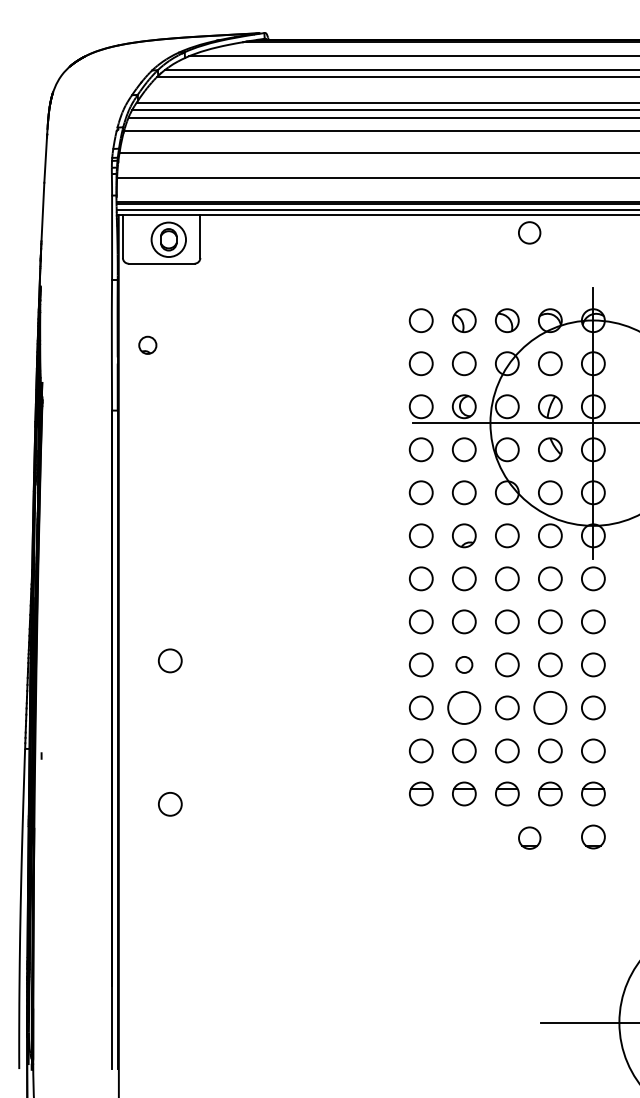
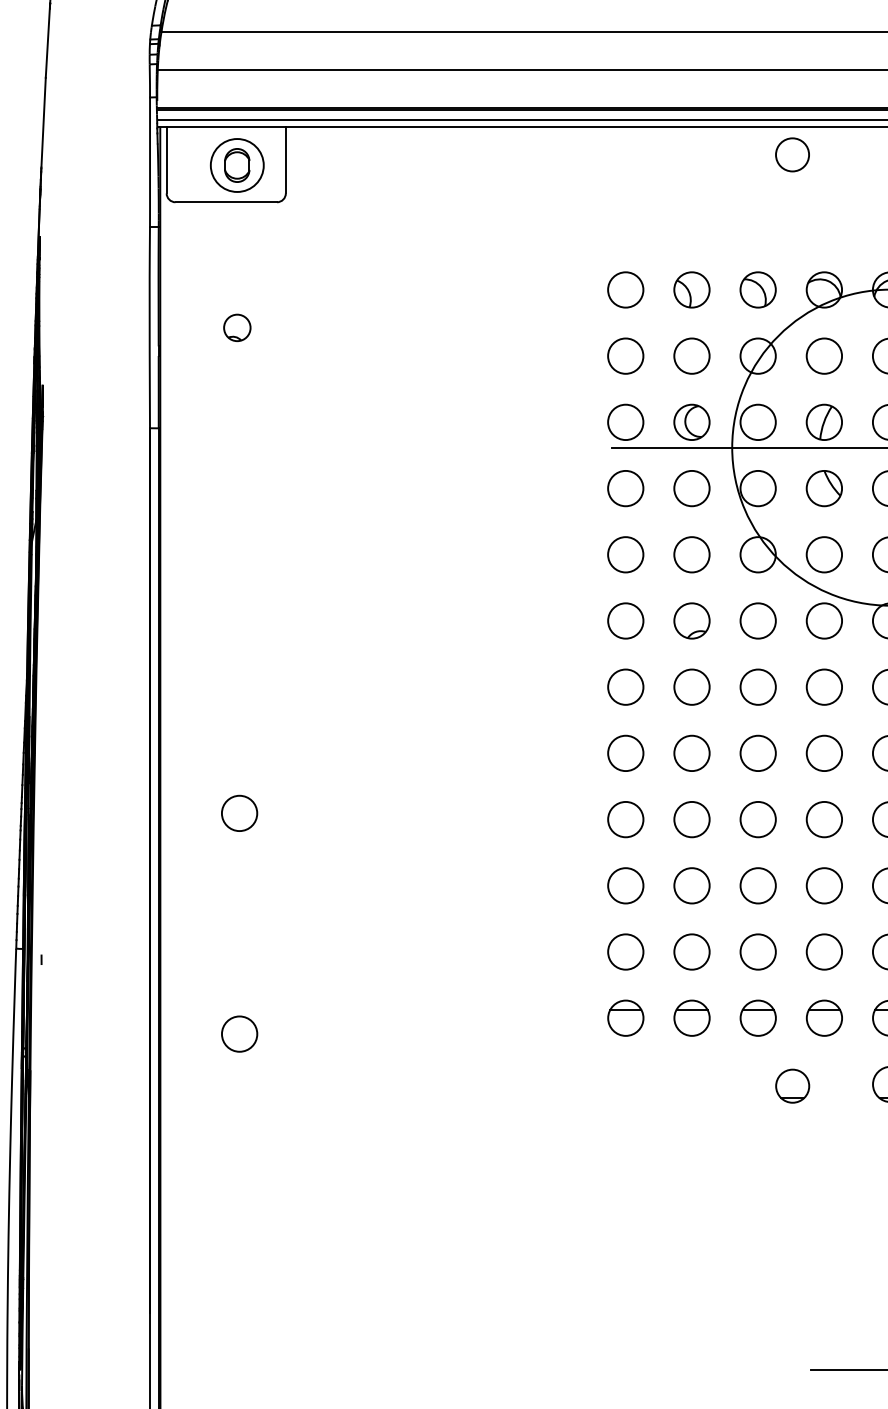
part: (147, 344) -> (236, 326), moved
circle: (464, 664) -> (692, 818), size x1.43
circle: (464, 707) -> (692, 885), size x0.71
circle: (550, 707) -> (824, 885), size x0.71

